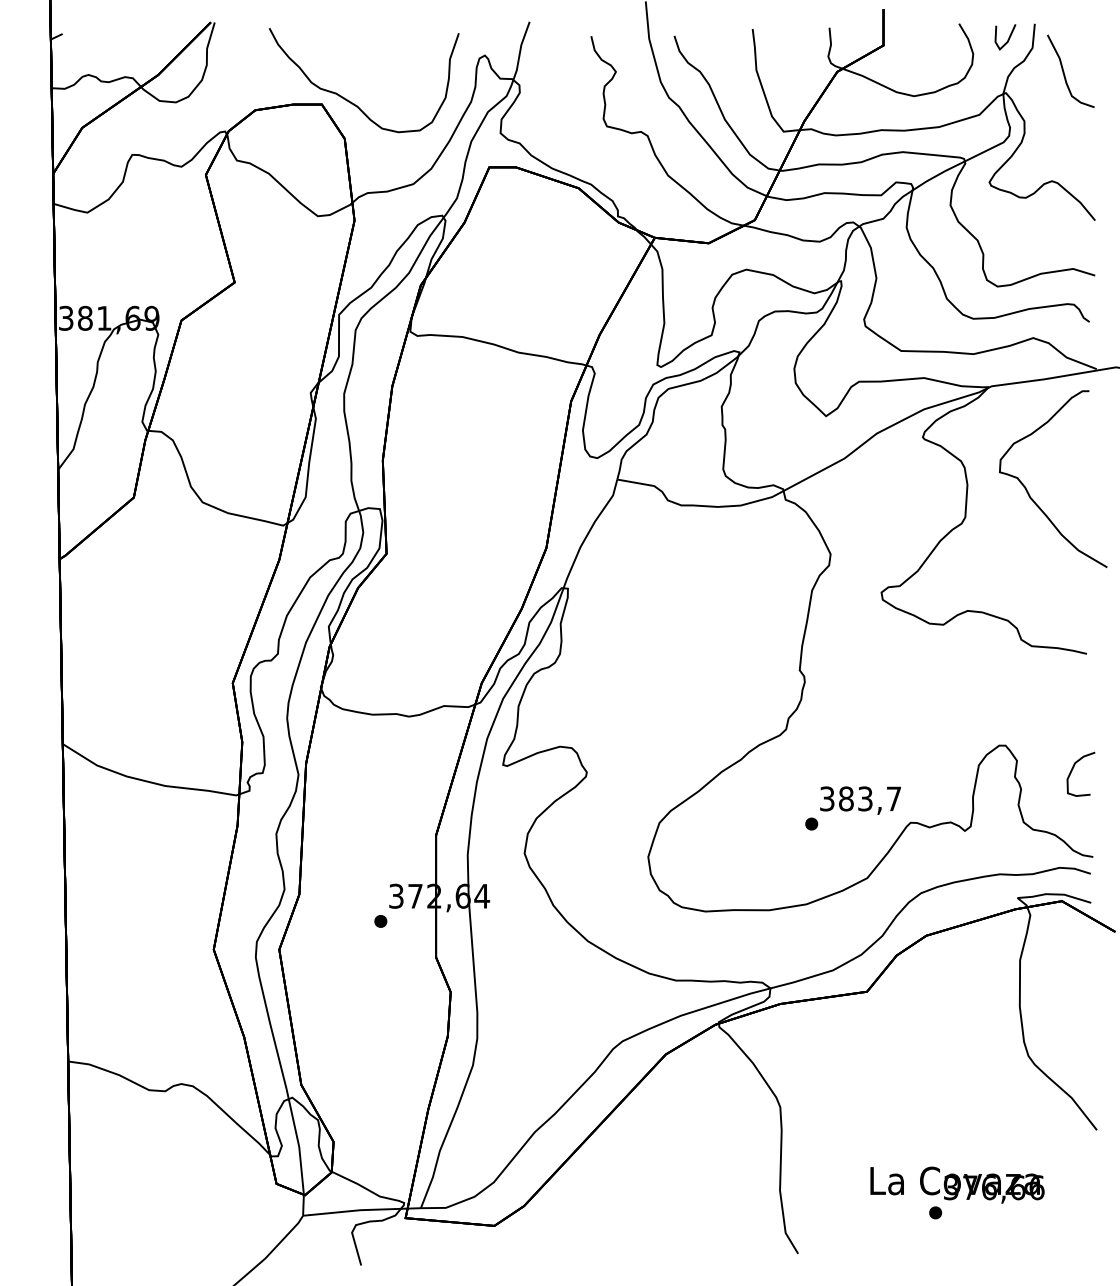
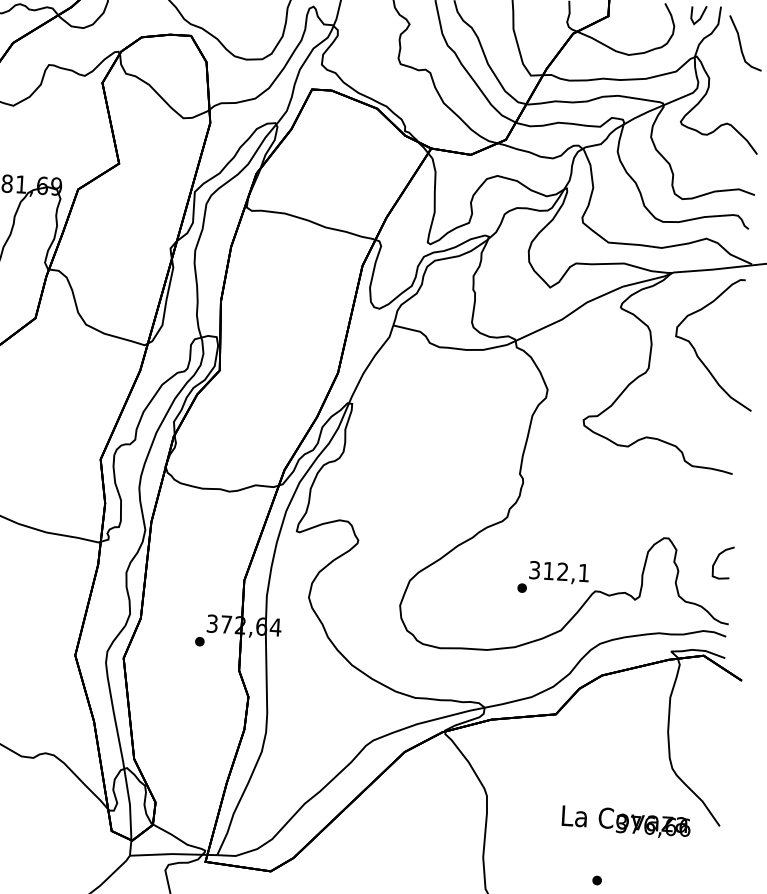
text: (869, 798) -> (565, 571), 383,7 -> 312,1
text: (957, 1184) -> (626, 821), moved

